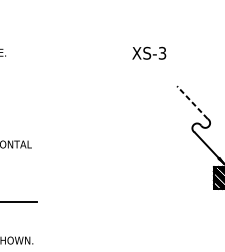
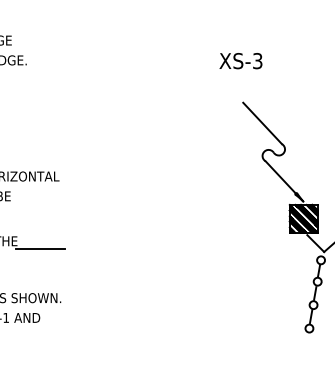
text: (148, 53) -> (240, 61), moved
line: (192, 102) -> (262, 123), dashed -> solid

